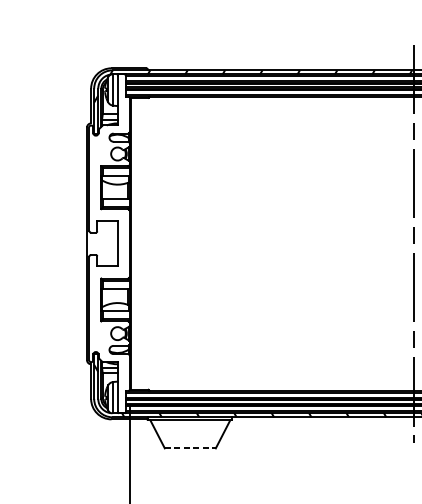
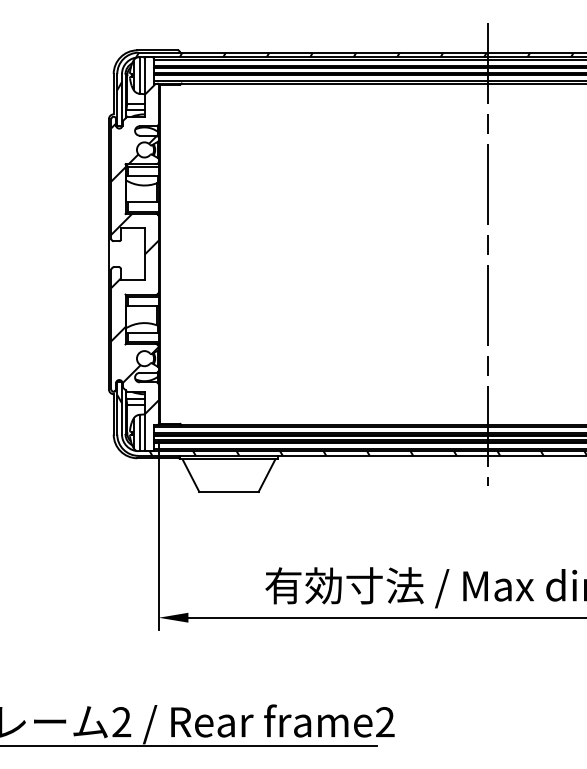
hatch: (109, 238) -> (134, 248), added
line: (189, 447) -> (228, 491), dashed -> solid

